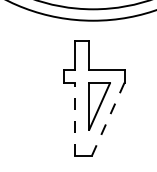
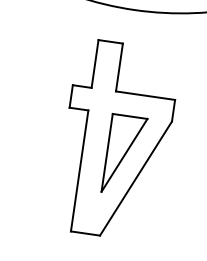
line: (74, 118) -> (79, 169), dashed -> solid
line: (108, 119) -> (136, 179), dashed -> solid

